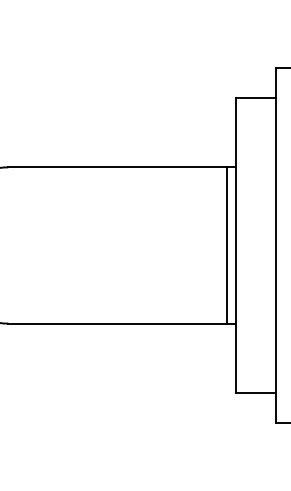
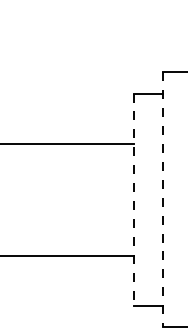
line: (227, 245) -> (128, 199), removed
line: (235, 245) -> (134, 199), solid -> dashed
line: (275, 245) -> (162, 199), solid -> dashed

